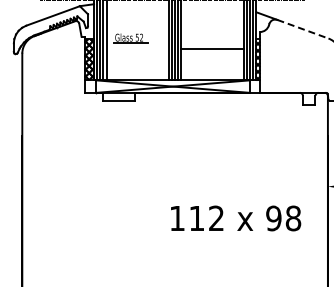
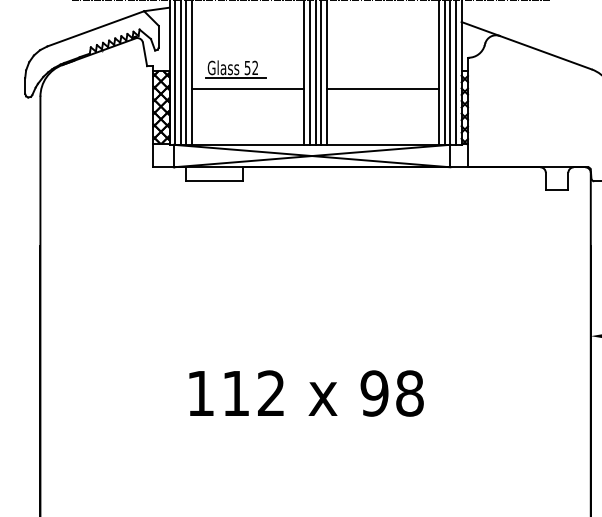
line: (303, 29) -> (546, 53), dashed -> solid
line: (137, 49) -> (247, 89), added
text: (236, 218) -> (307, 393), moved

